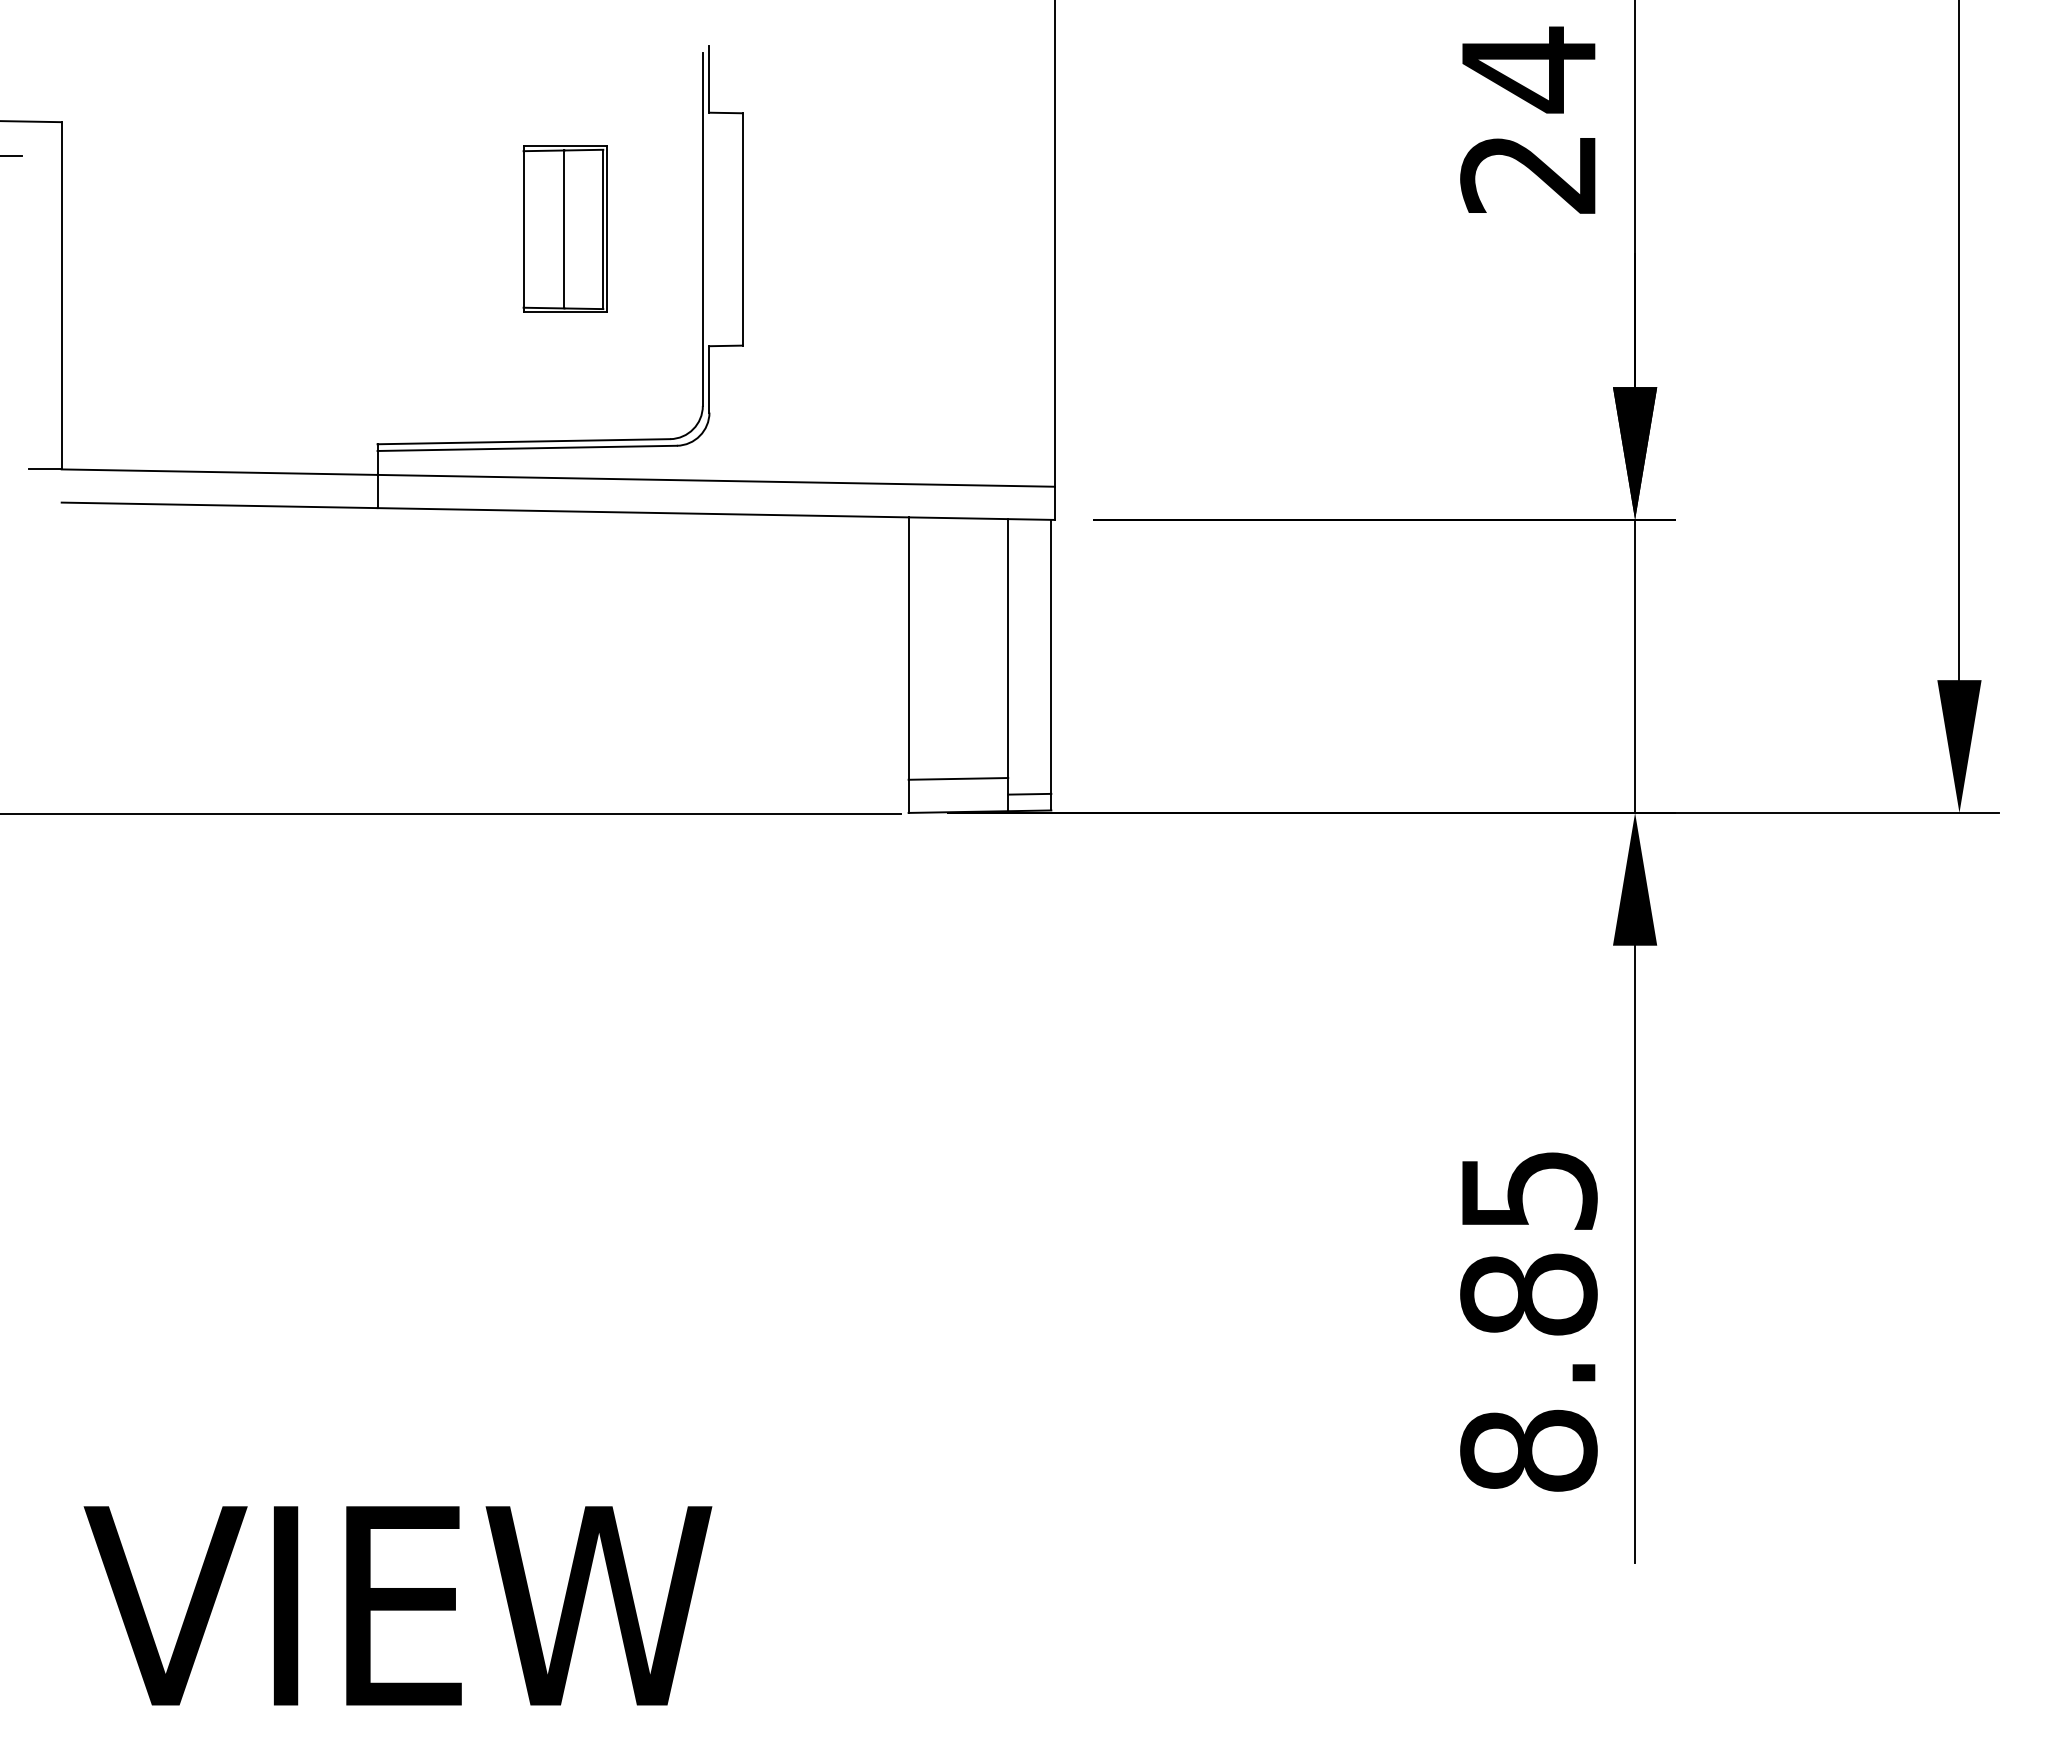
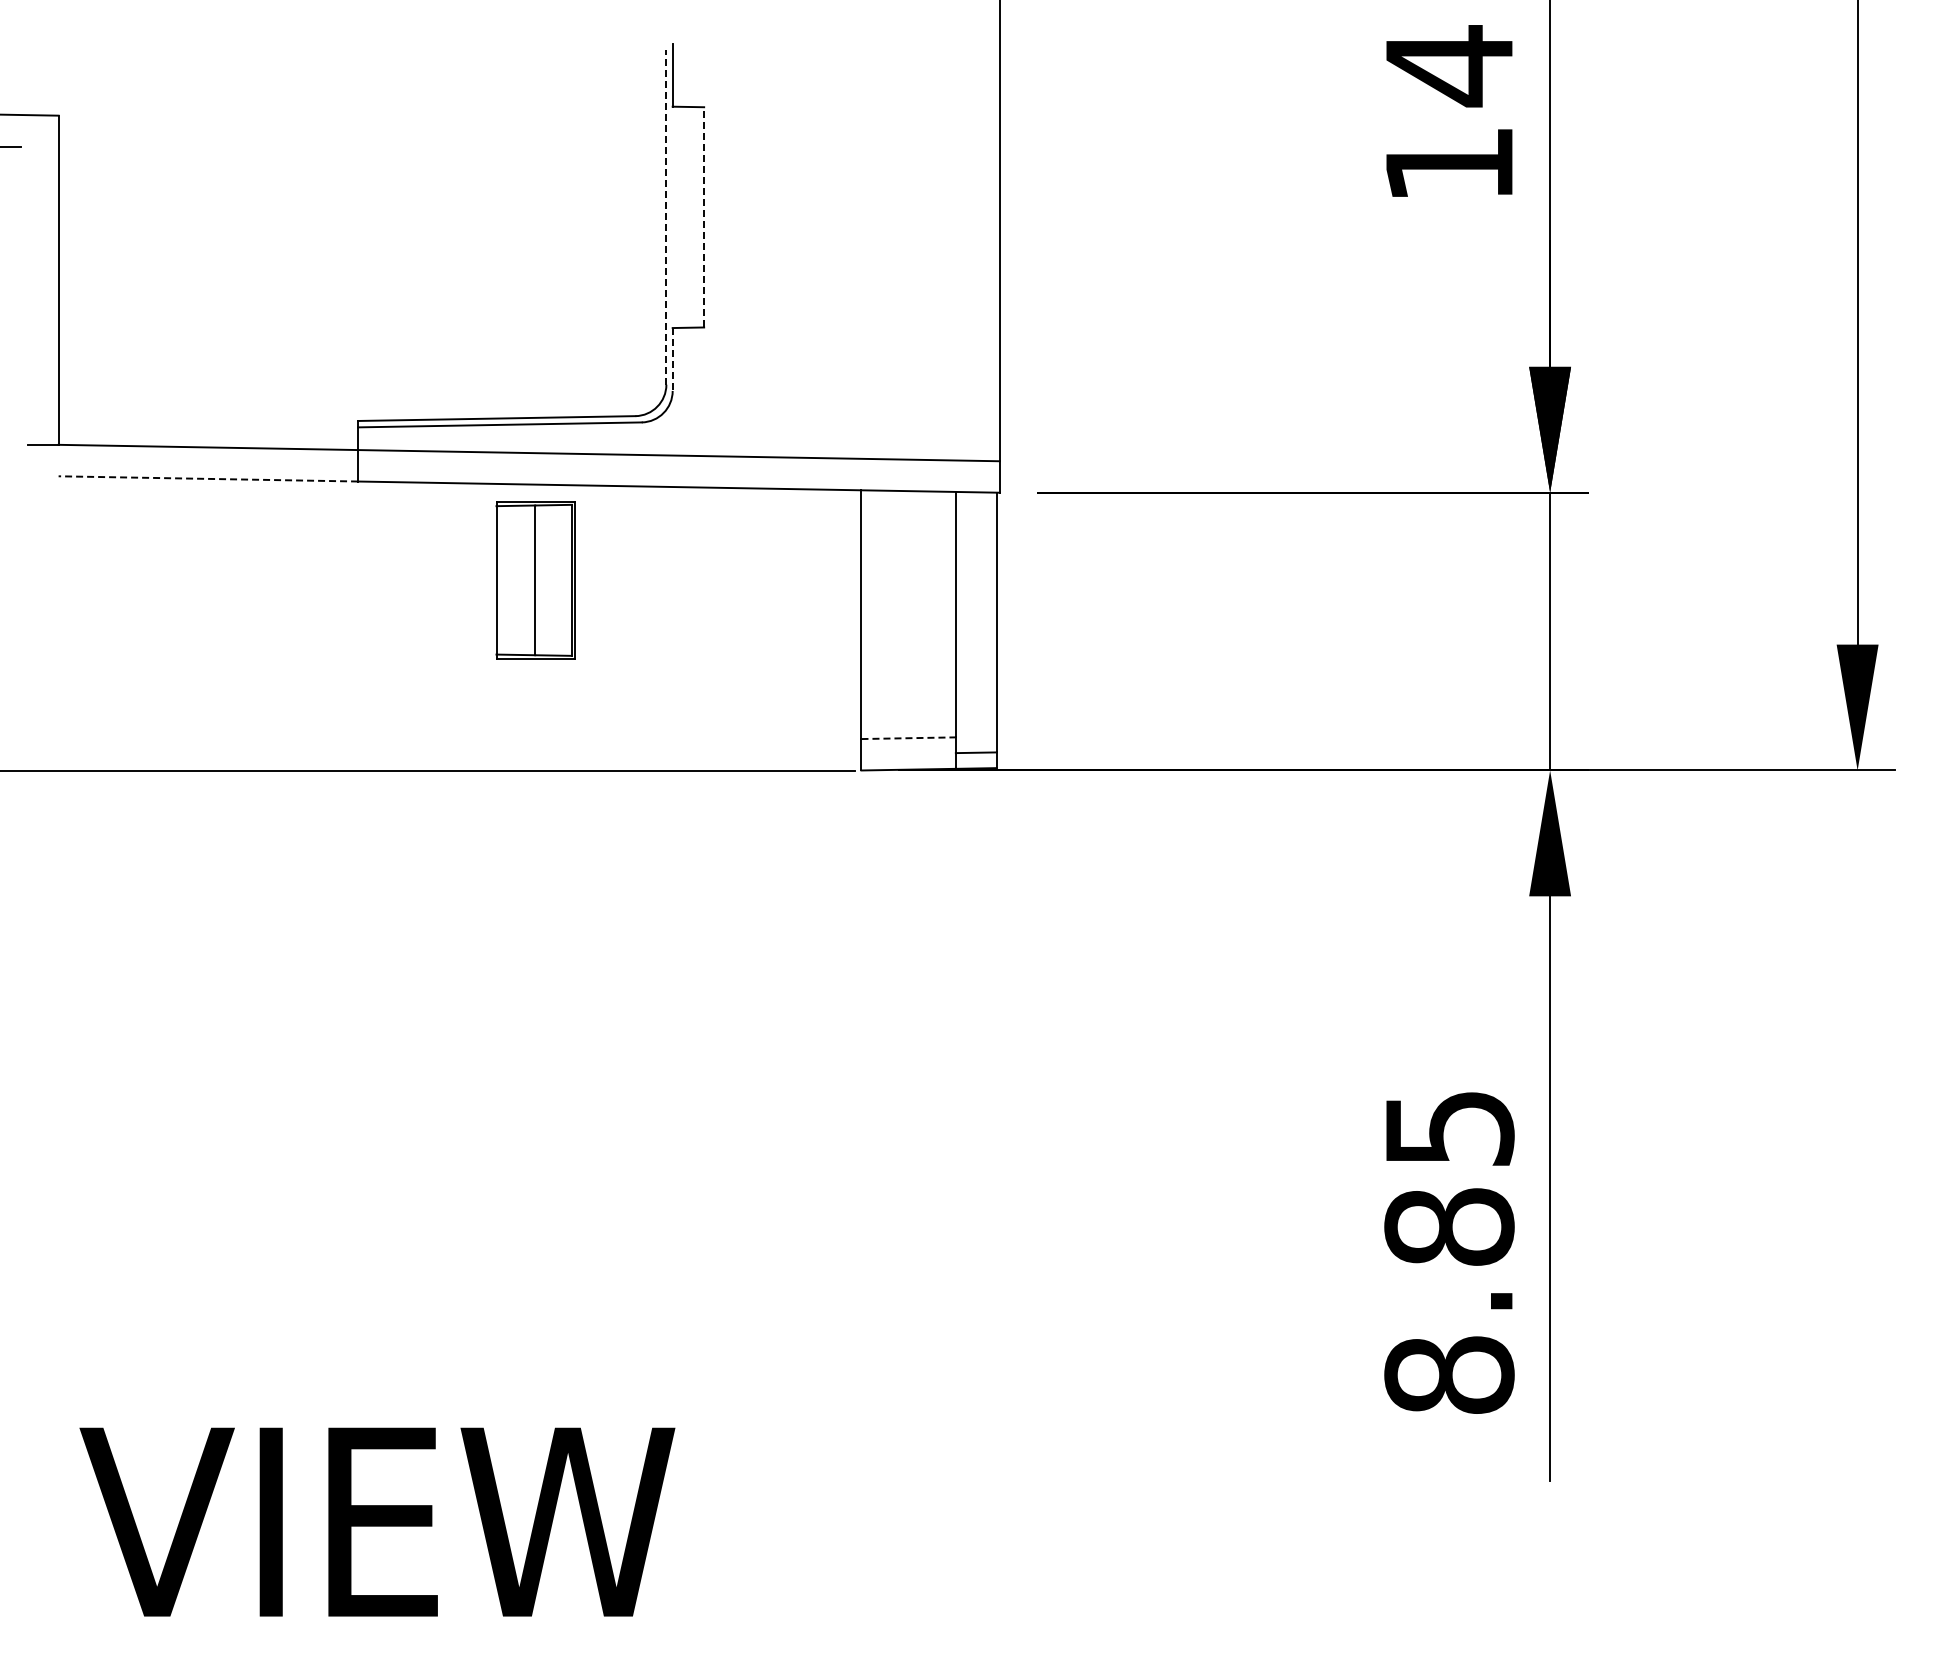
text: (1527, 174) -> (1448, 165), 24 -> 14
line: (702, 228) -> (666, 216), solid -> dashed
line: (743, 228) -> (704, 216), solid -> dashed
part: (564, 229) -> (535, 580), moved
line: (709, 380) -> (672, 360), solid -> dashed
line: (219, 504) -> (208, 478), solid -> dashed
line: (959, 779) -> (909, 738), solid -> dashed

